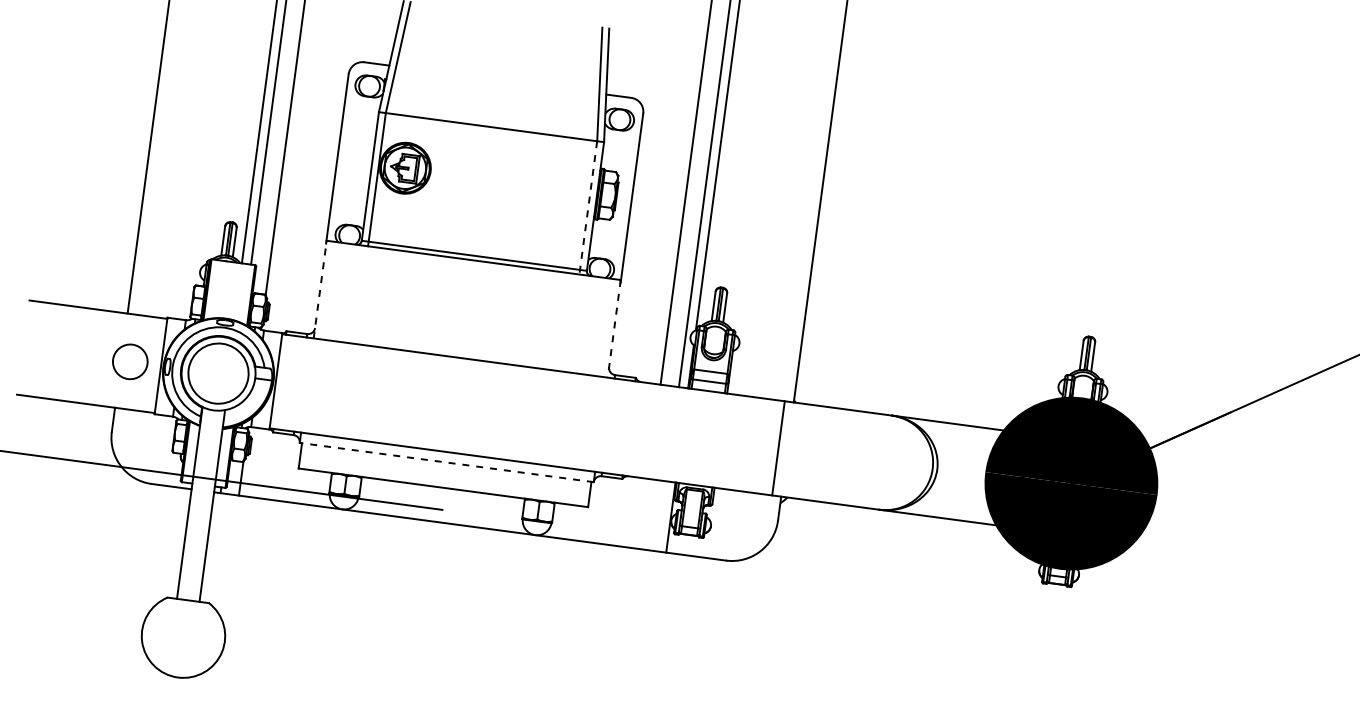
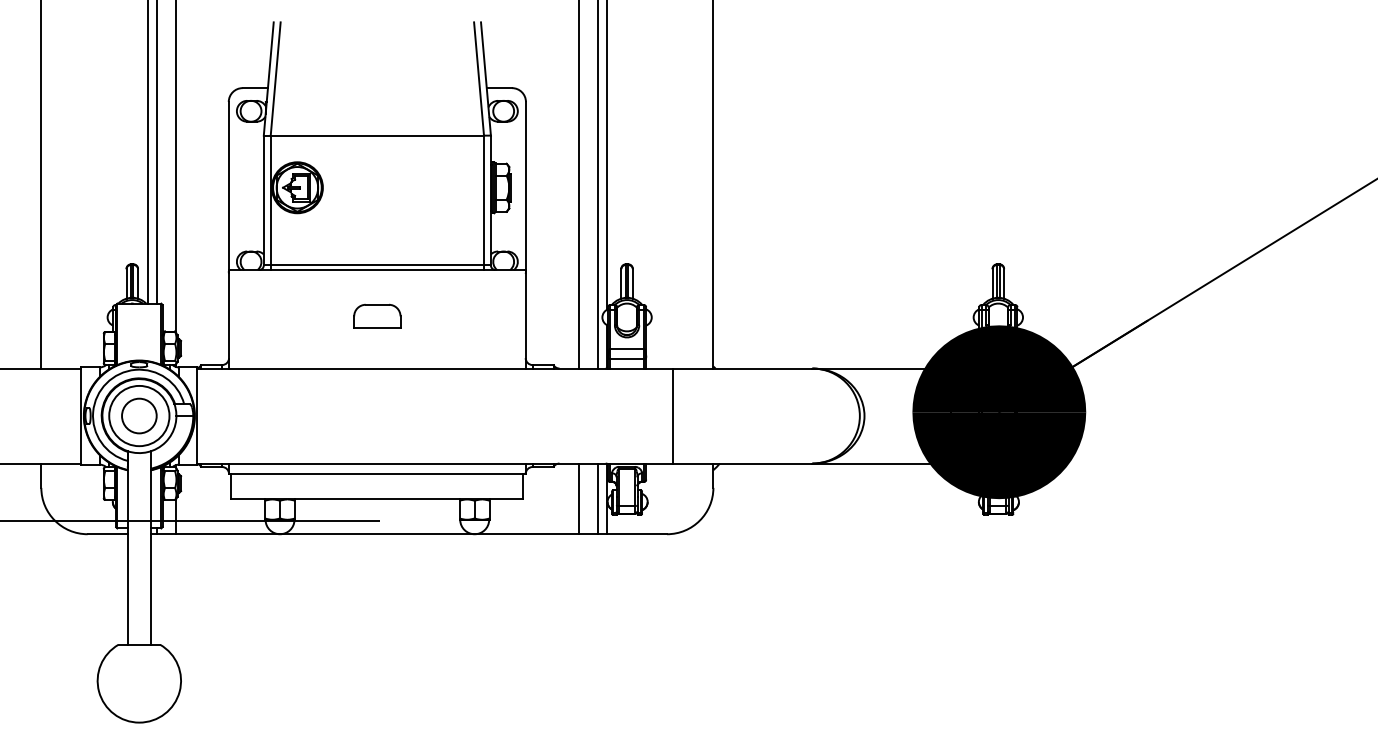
line: (587, 208) -> (483, 203), dashed -> solid
line: (320, 288) -> (229, 318), dashed -> solid
part: (467, 305) -> (377, 315), added
line: (614, 329) -> (525, 319), dashed -> solid
circle: (130, 361) -> (139, 415), moved
line: (778, 447) -> (673, 415), moved
line: (445, 461) -> (376, 473), dashed -> solid
line: (642, 513) -> (578, 498), added
line: (661, 515) -> (597, 498), added

